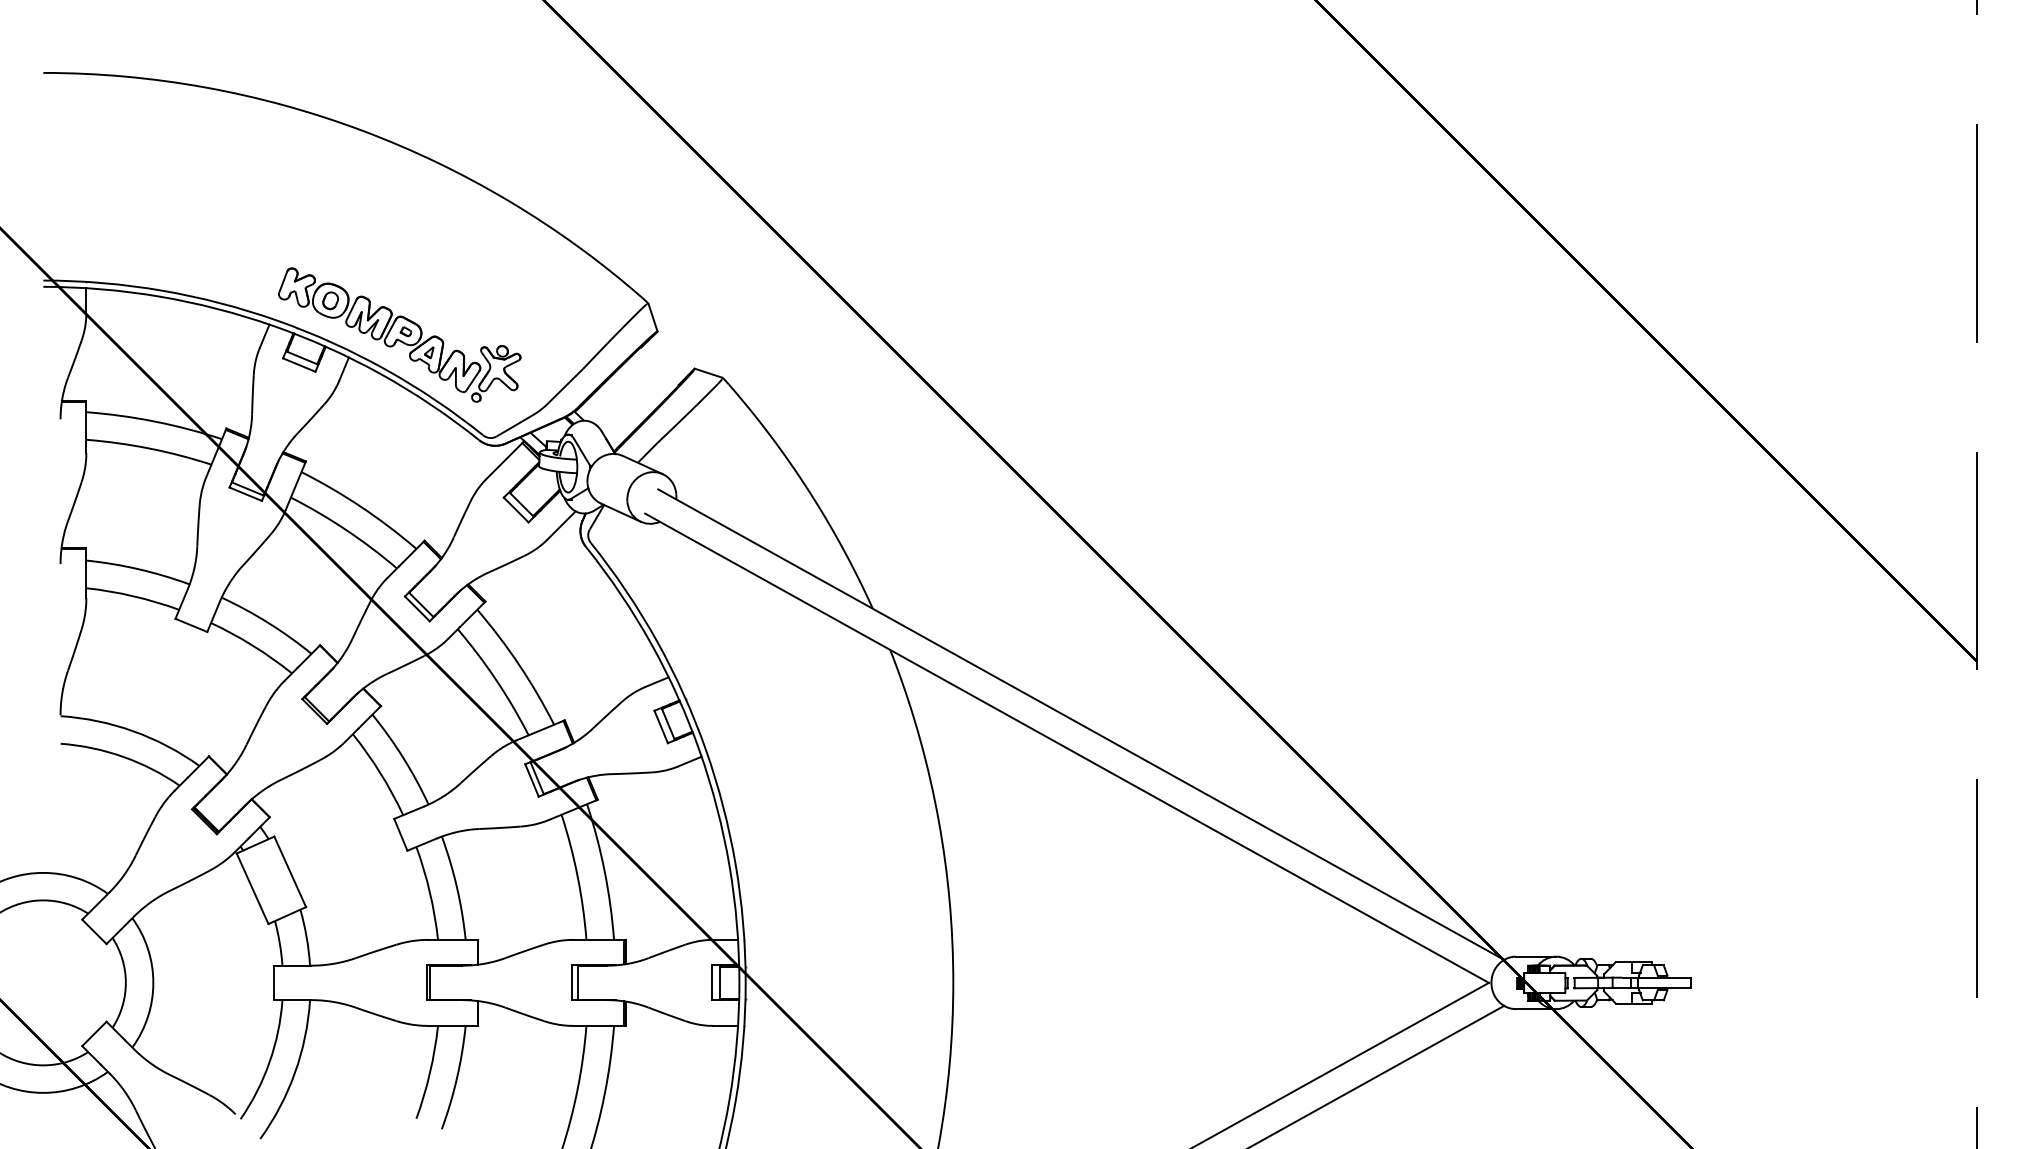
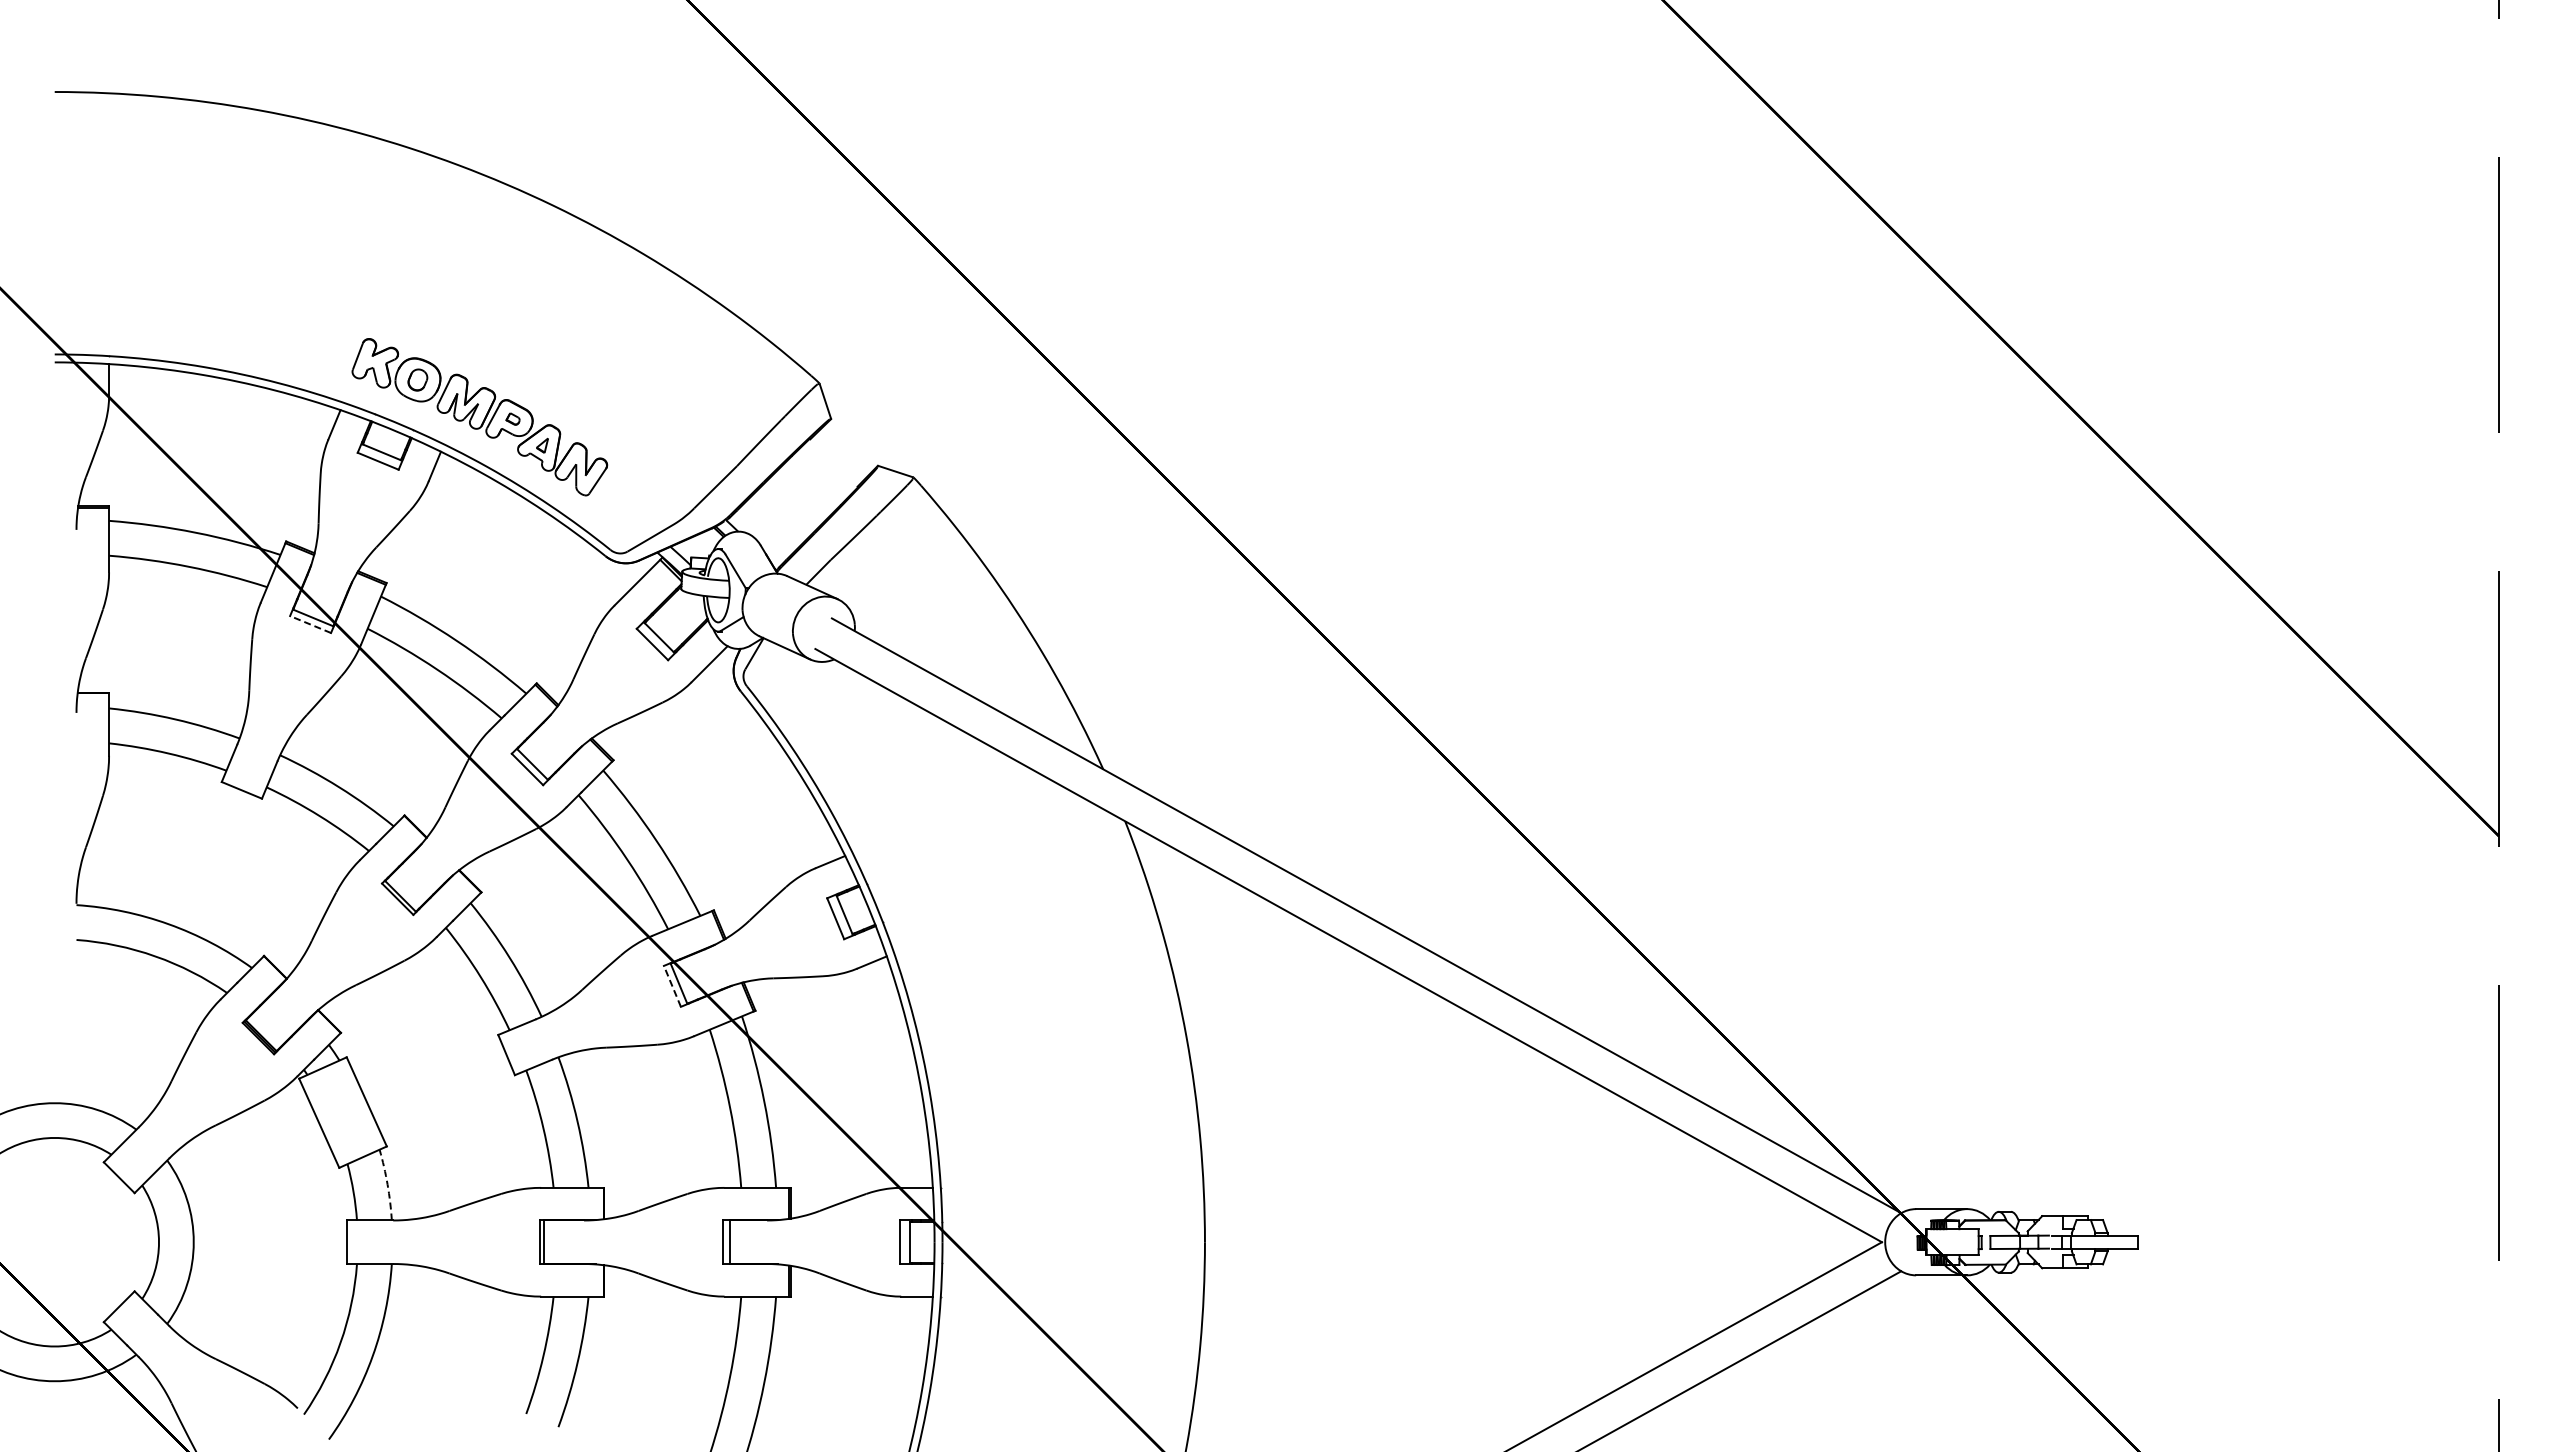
part: (495, 373) -> (626, 472), removed
line: (245, 494) -> (310, 624), solid -> dashed
line: (532, 779) -> (672, 985), solid -> dashed
arc: (306, 937) -> (387, 1184), solid -> dashed

